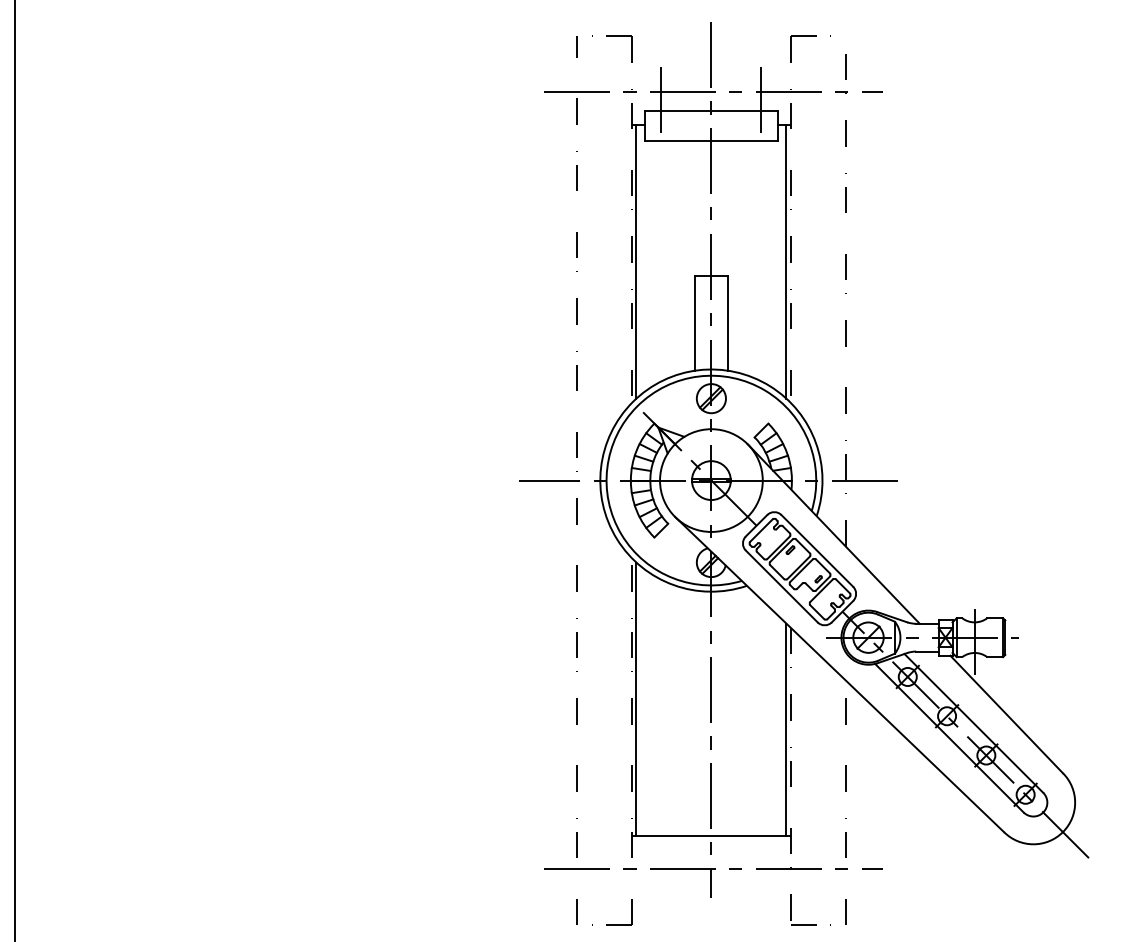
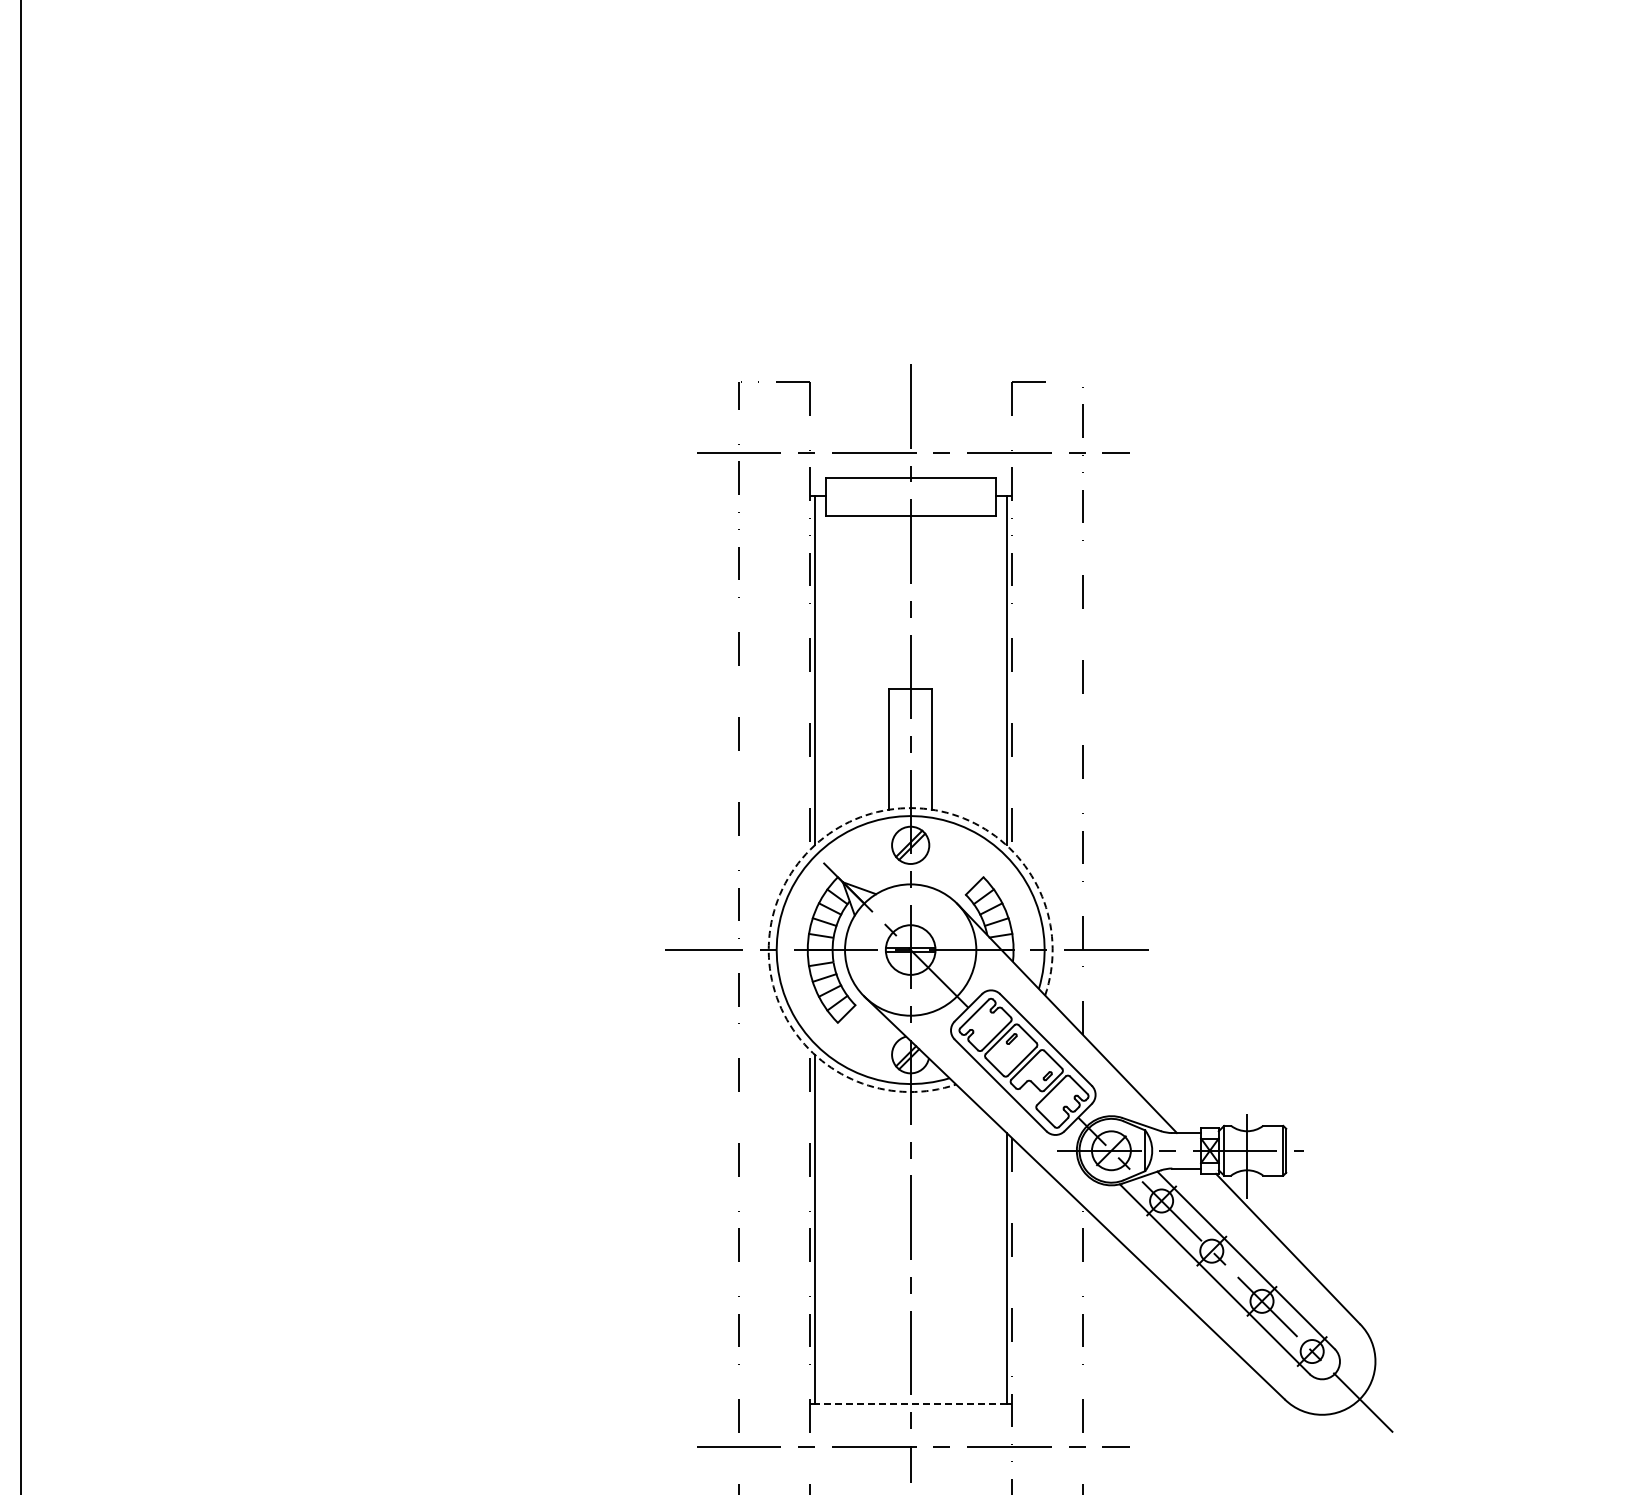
line: (661, 99) -> (846, 462), removed
line: (761, 99) -> (974, 462), removed
arc: (633, 401) -> (810, 849), solid -> dashed
line: (711, 836) -> (910, 1404), solid -> dashed

